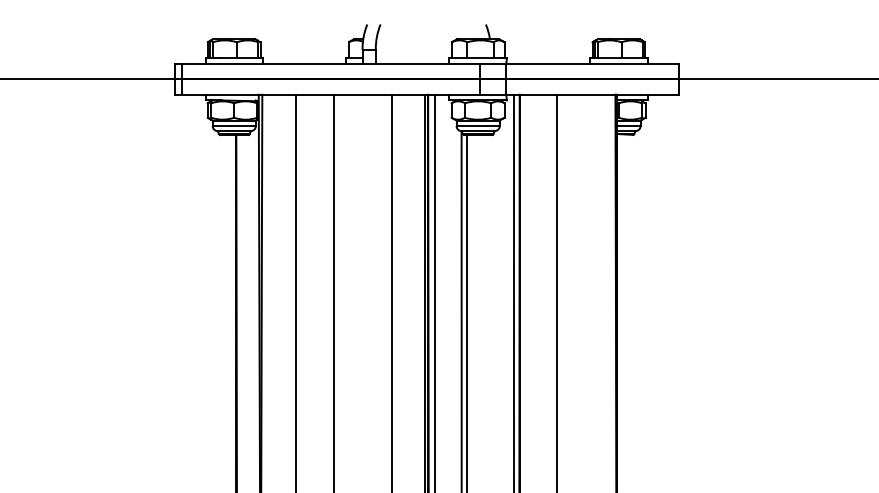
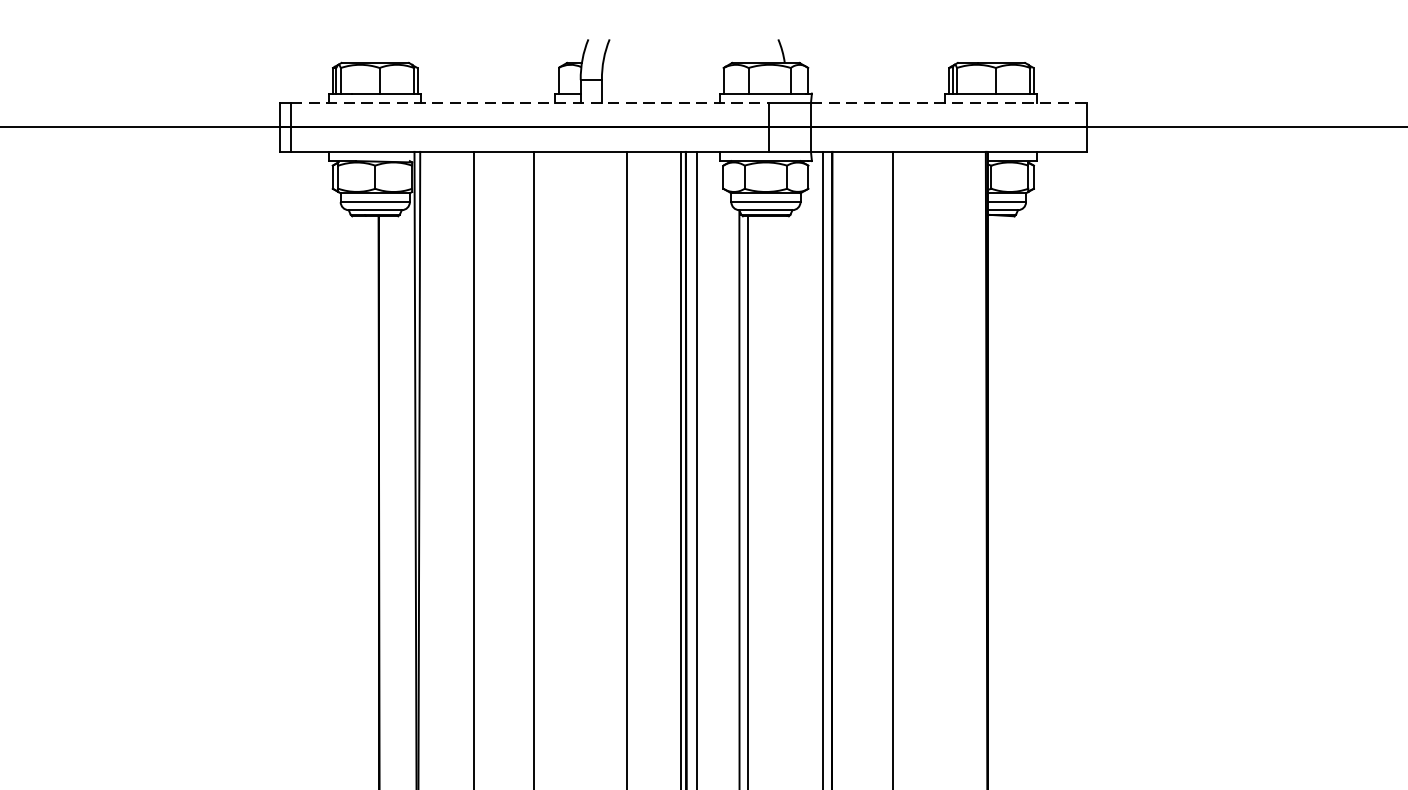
line: (331, 64) -> (531, 103), solid -> dashed
line: (592, 64) -> (949, 103), solid -> dashed

